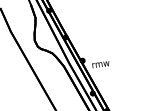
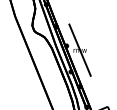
line: (99, 63) -> (79, 49), added

